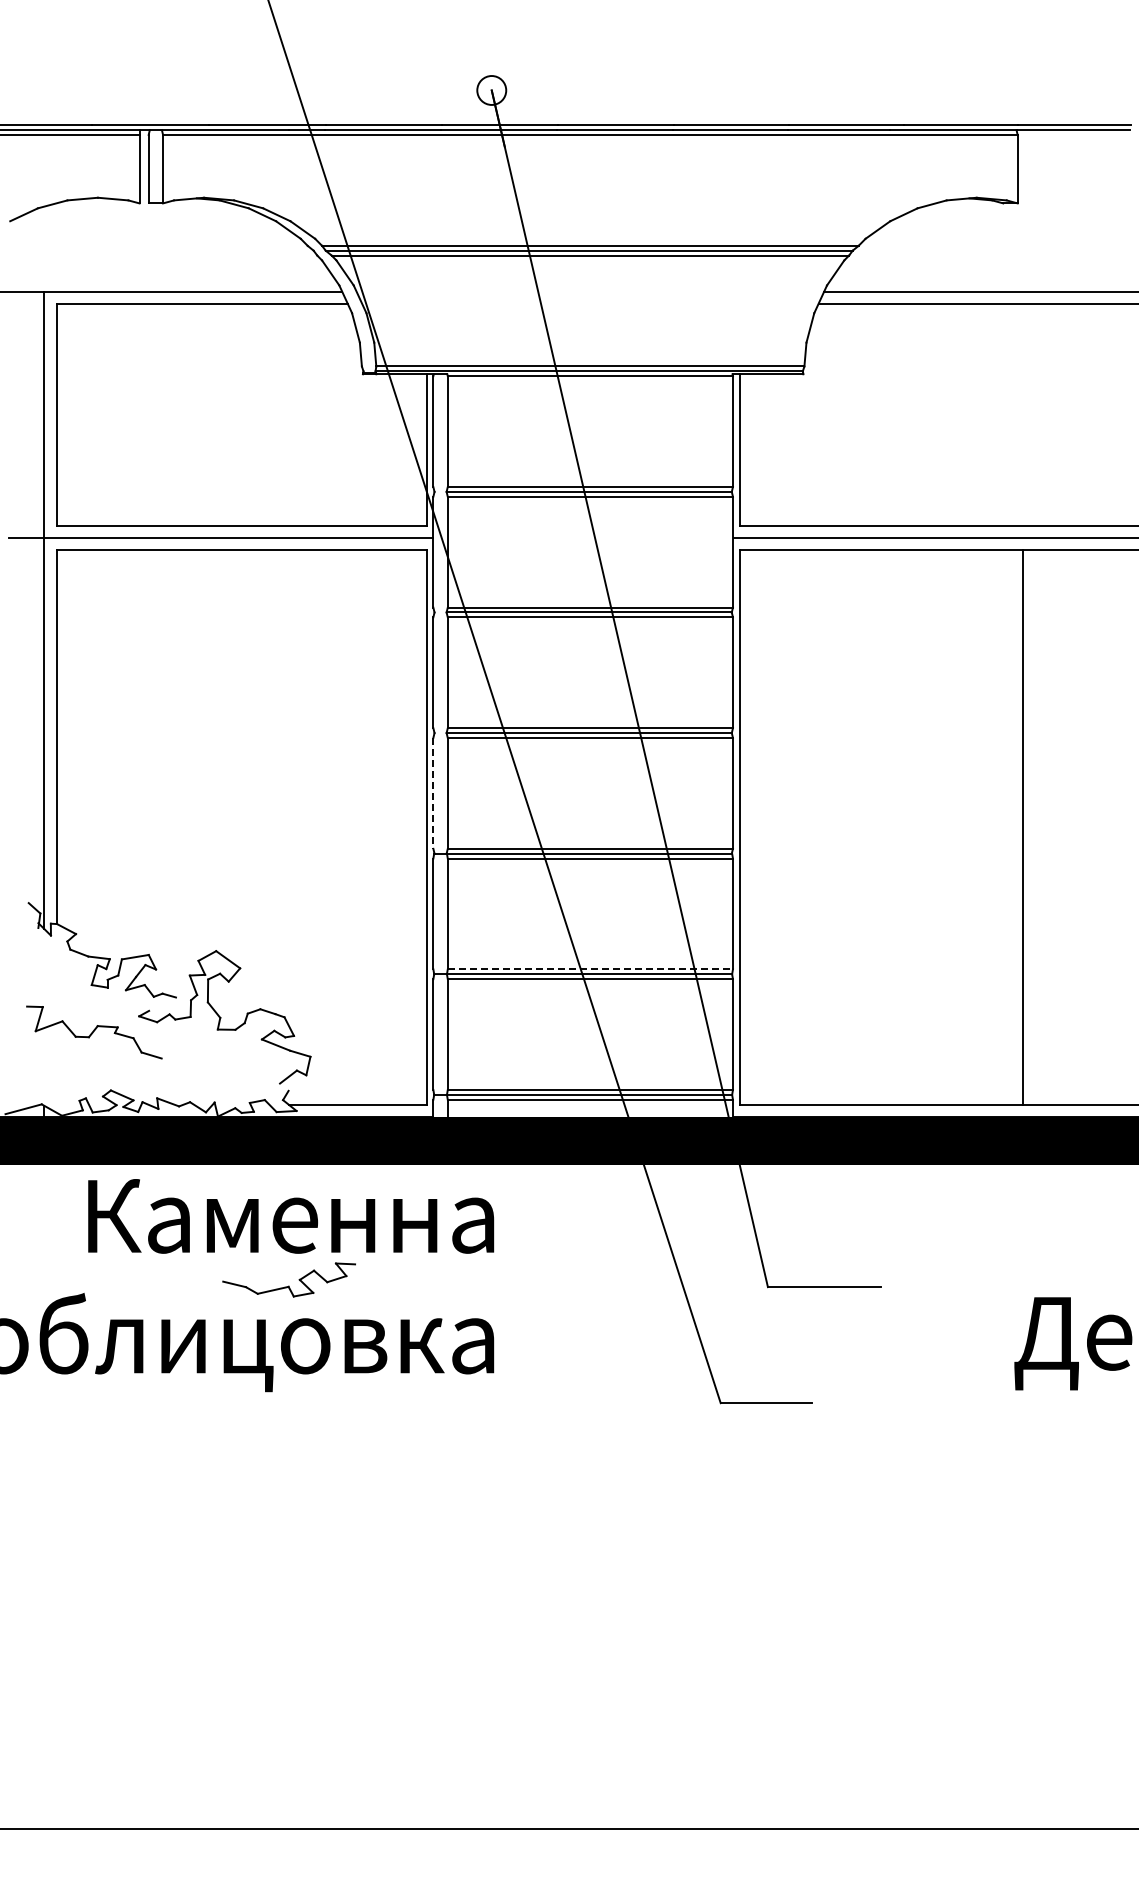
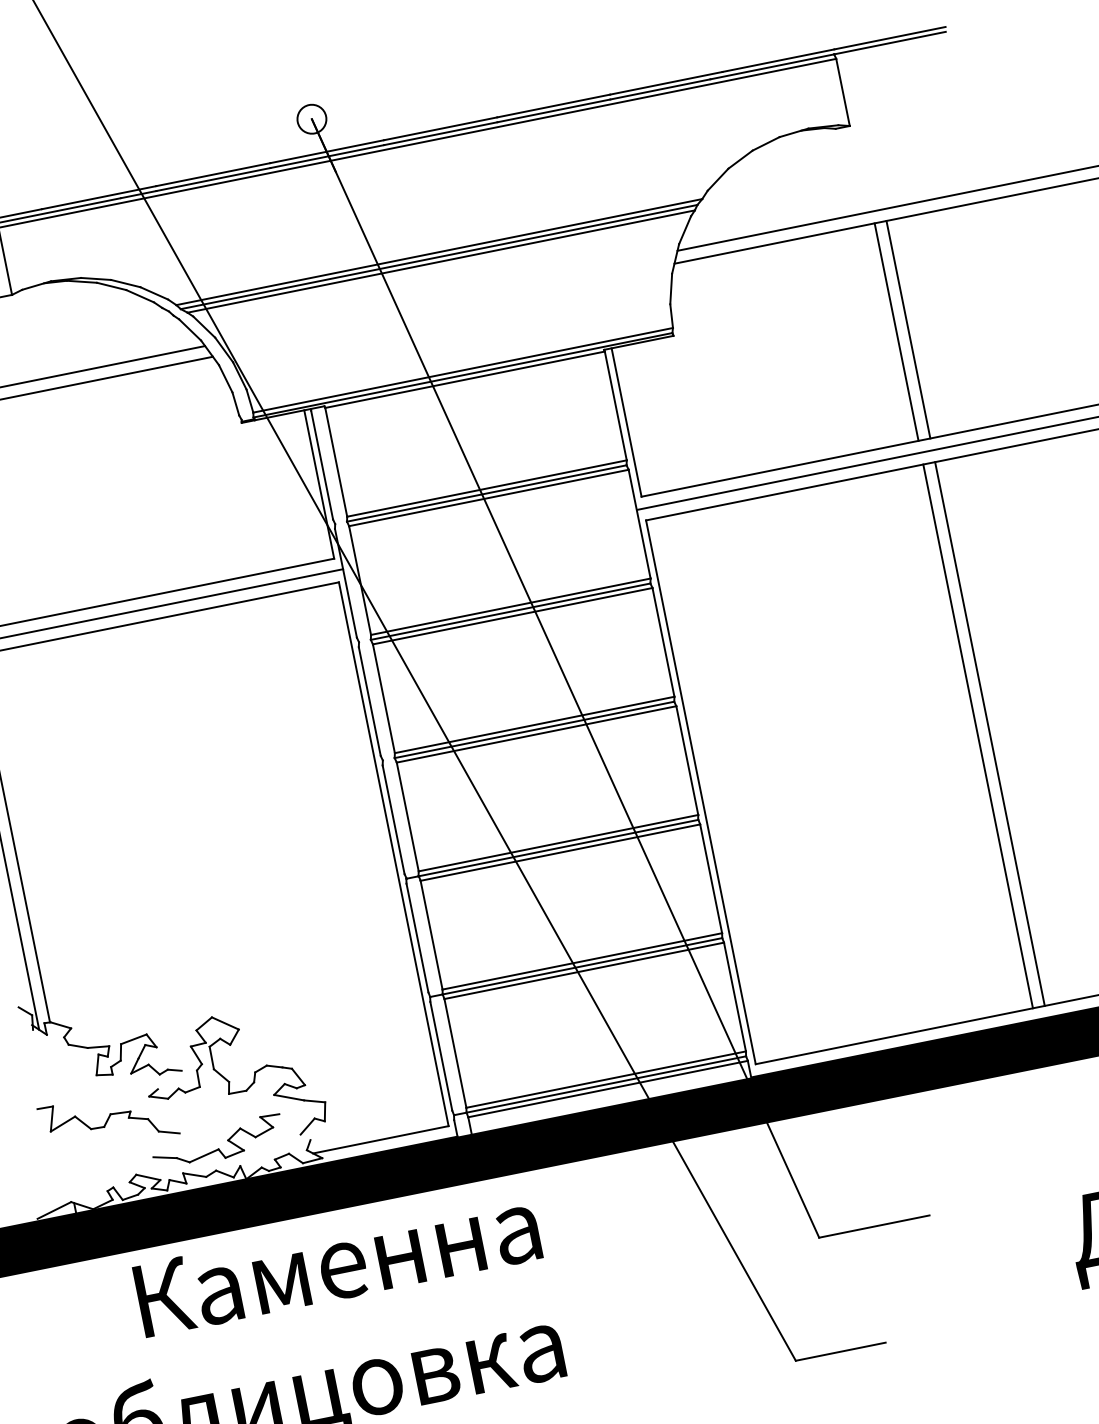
line: (1022, 414) -> (896, 331), added
line: (1034, 414) -> (908, 329), added
line: (433, 793) -> (393, 819), dashed -> solid
line: (1034, 826) -> (989, 733), added
line: (590, 969) -> (582, 961), dashed -> solid
part: (288, 1279) -> (216, 1142), moved

